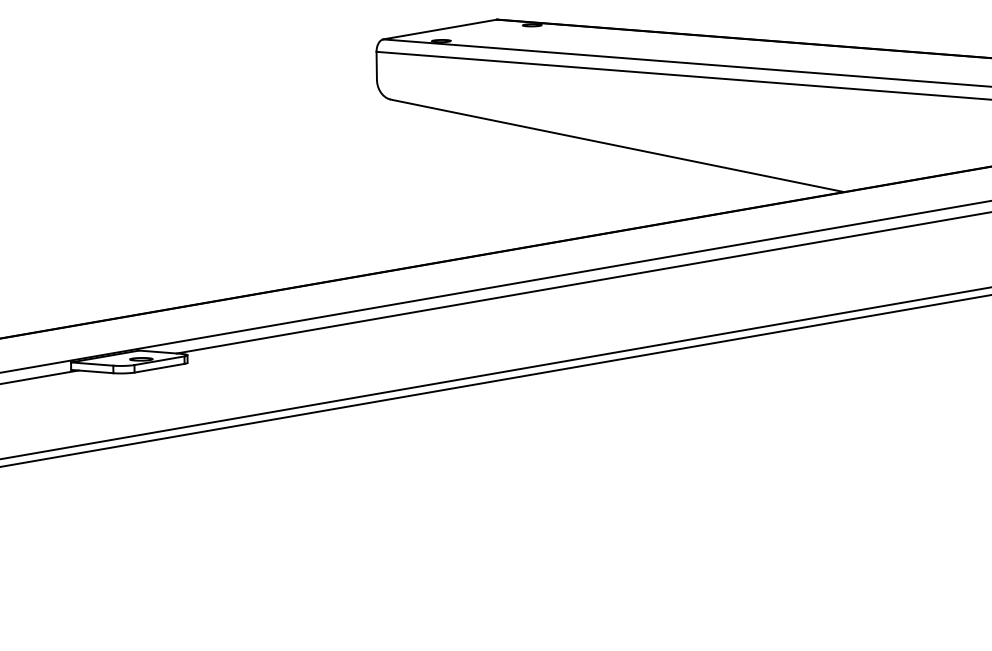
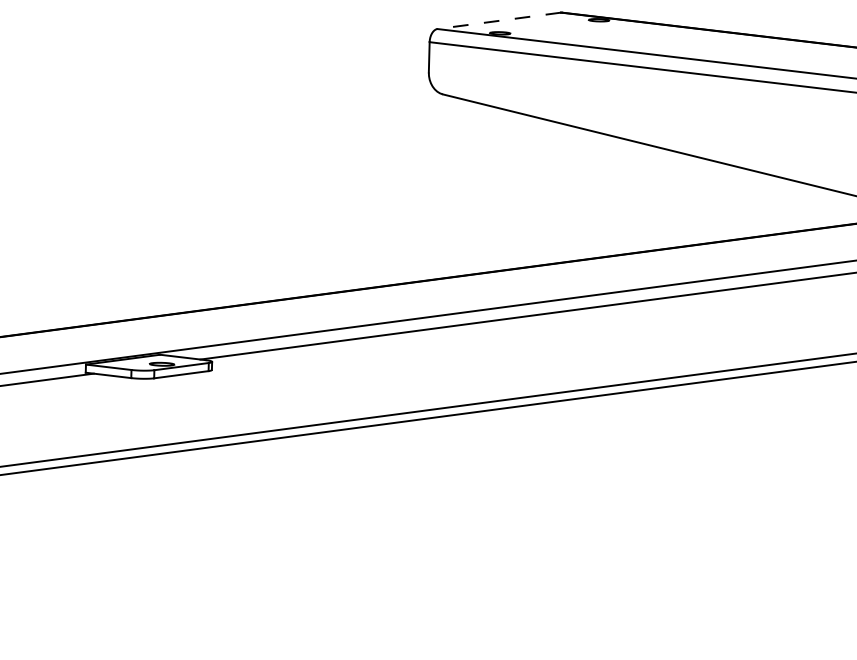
line: (440, 29) -> (499, 20), solid -> dashed

